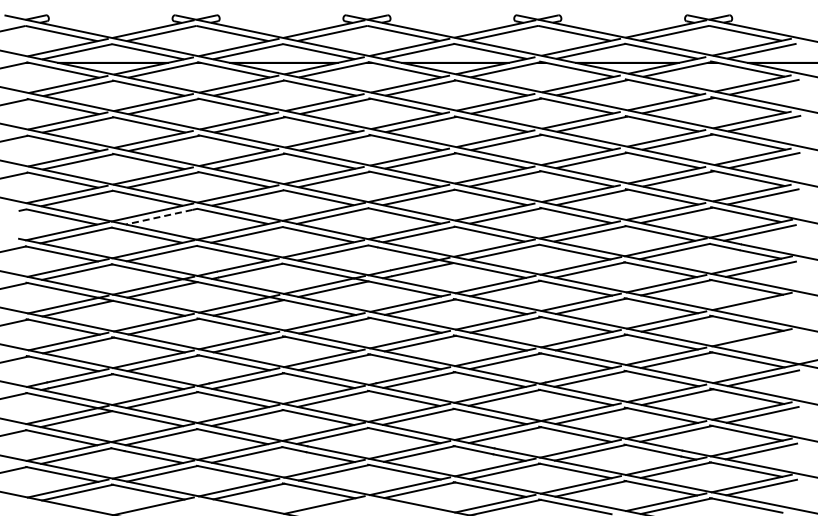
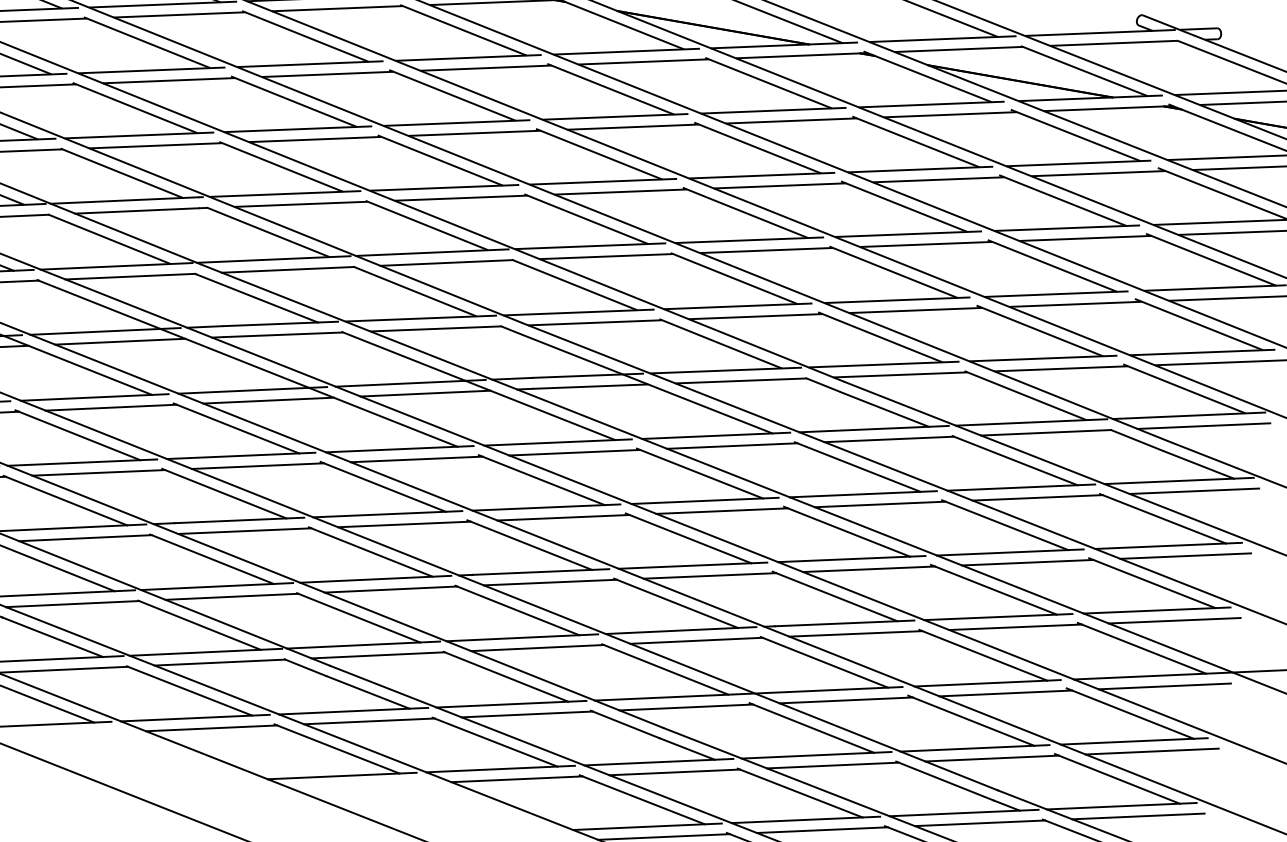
line: (158, 217) -> (135, 211), dashed -> solid
line: (762, 305) -> (1185, 556), added
line: (762, 341) -> (1174, 620), added

